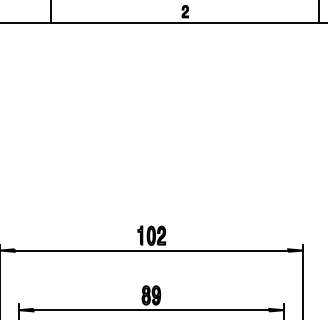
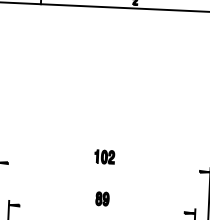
line: (151, 250) -> (104, 167), removed
line: (151, 310) -> (102, 209), removed

